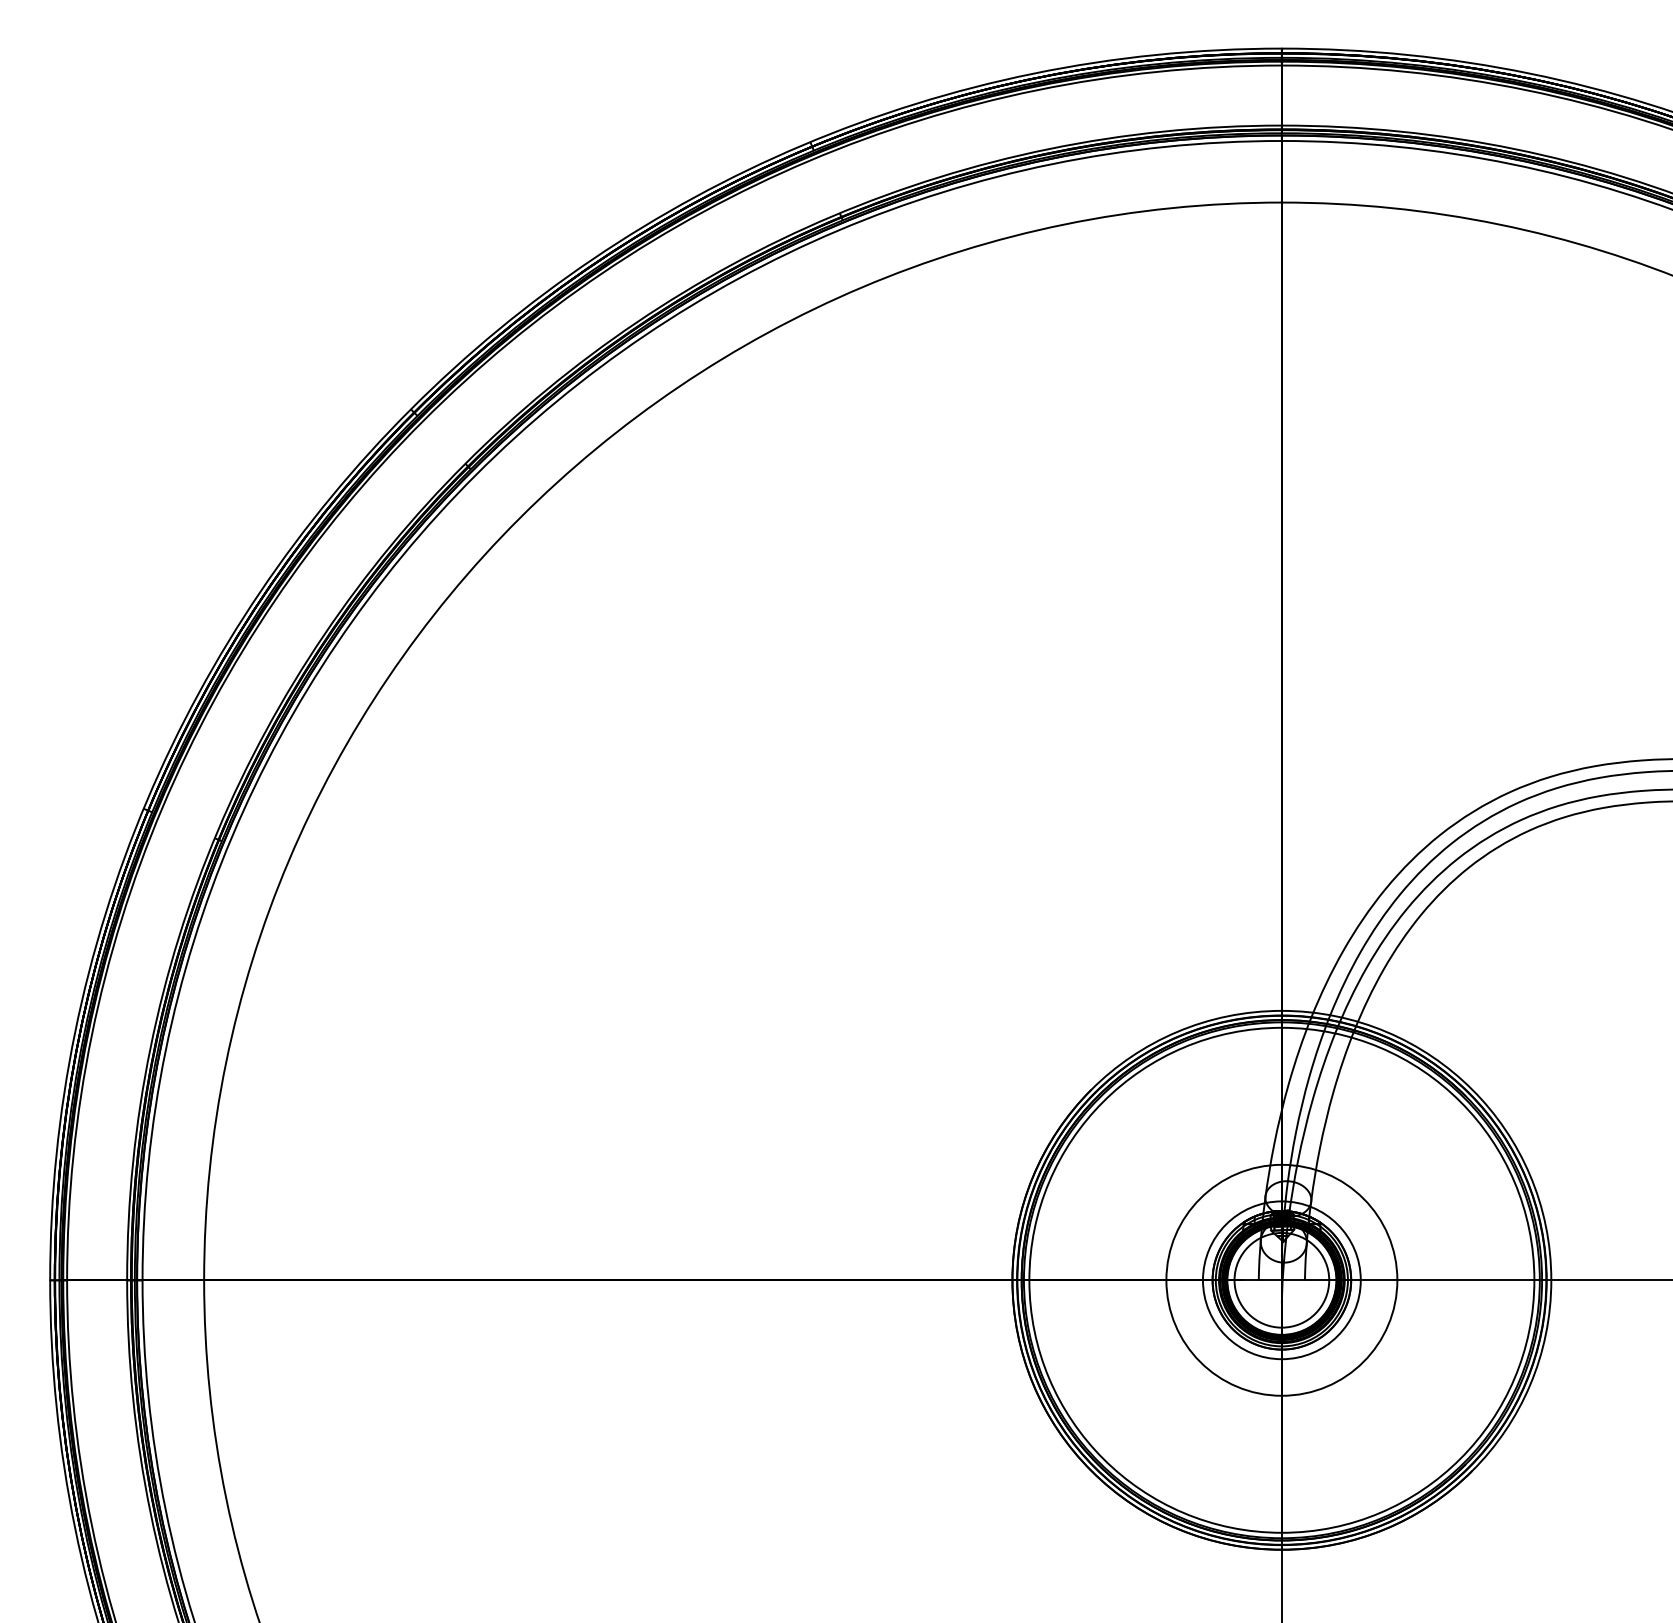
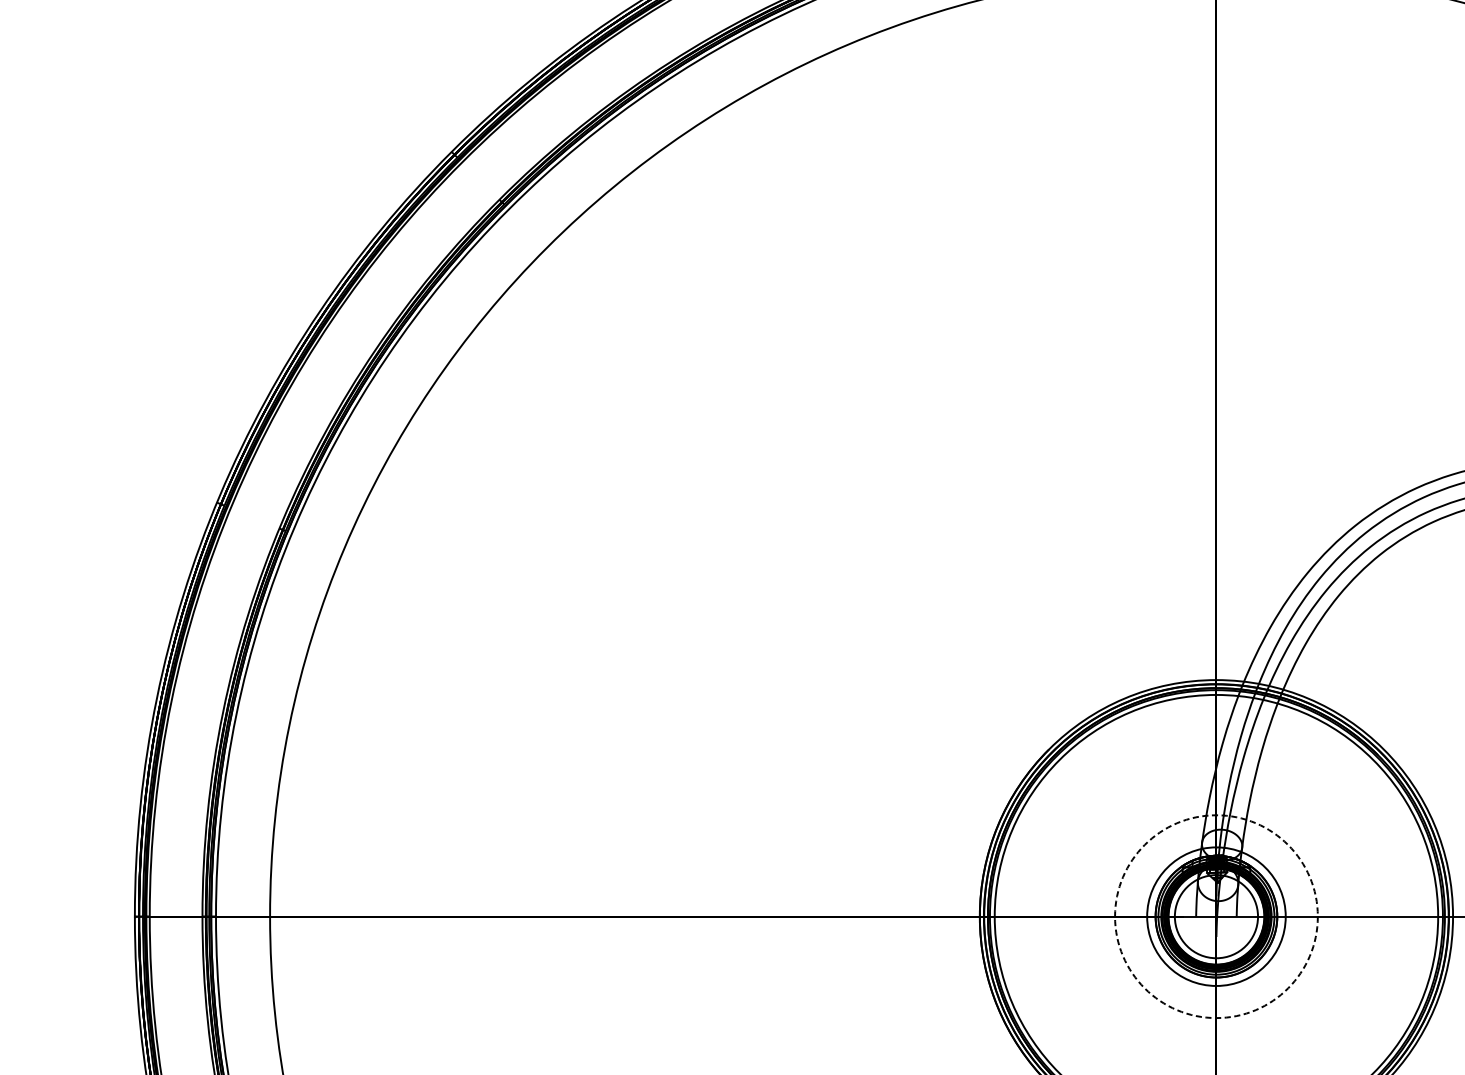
circle: (1281, 1279) -> (1216, 915), solid -> dashed

